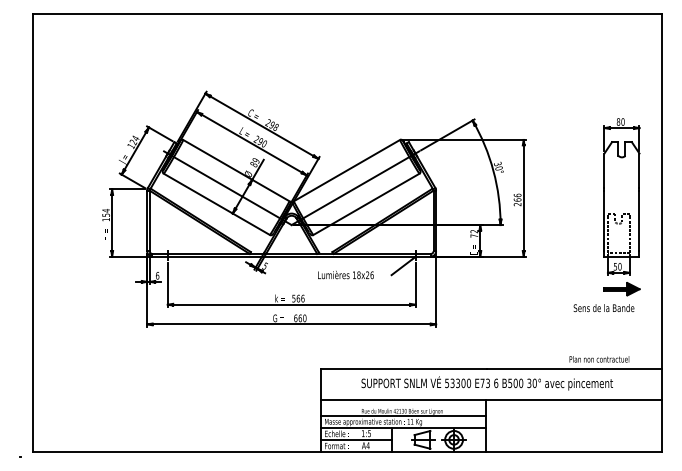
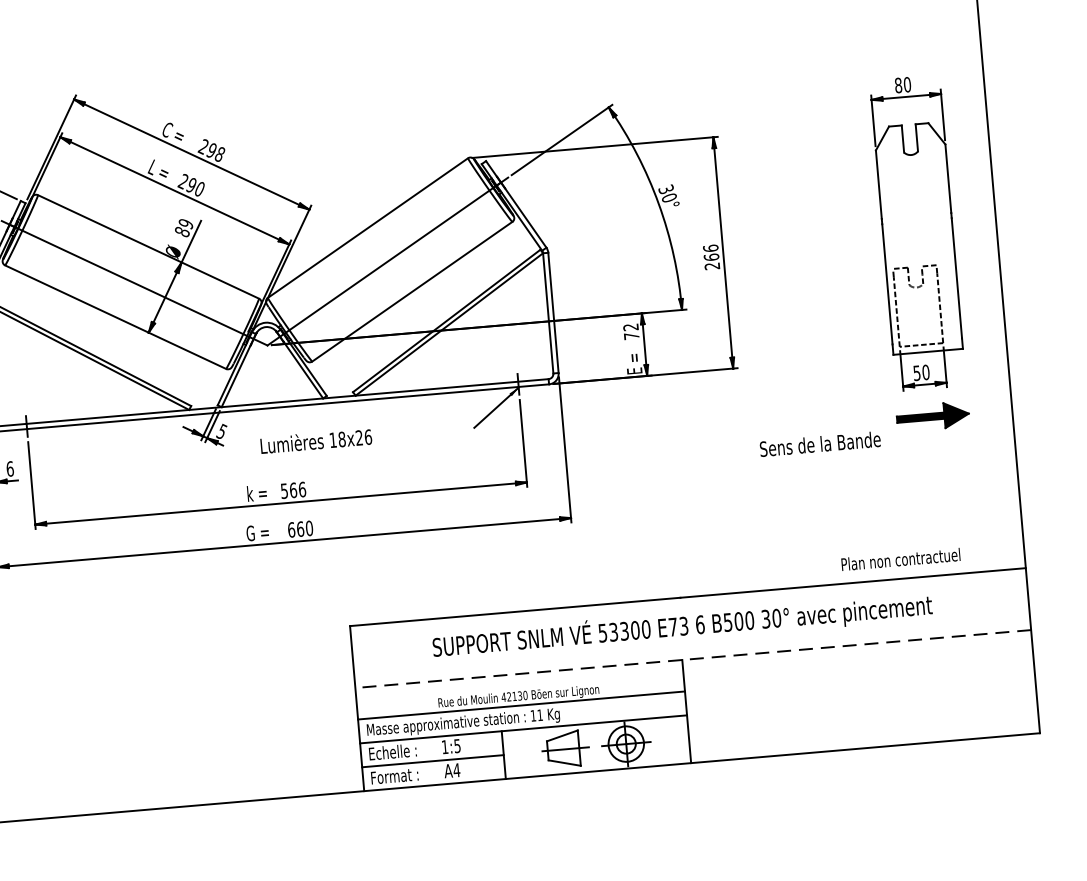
text: (345, 274) -> (315, 440), moved
text: (603, 308) -> (819, 444), moved
line: (490, 400) -> (691, 659), solid -> dashed

